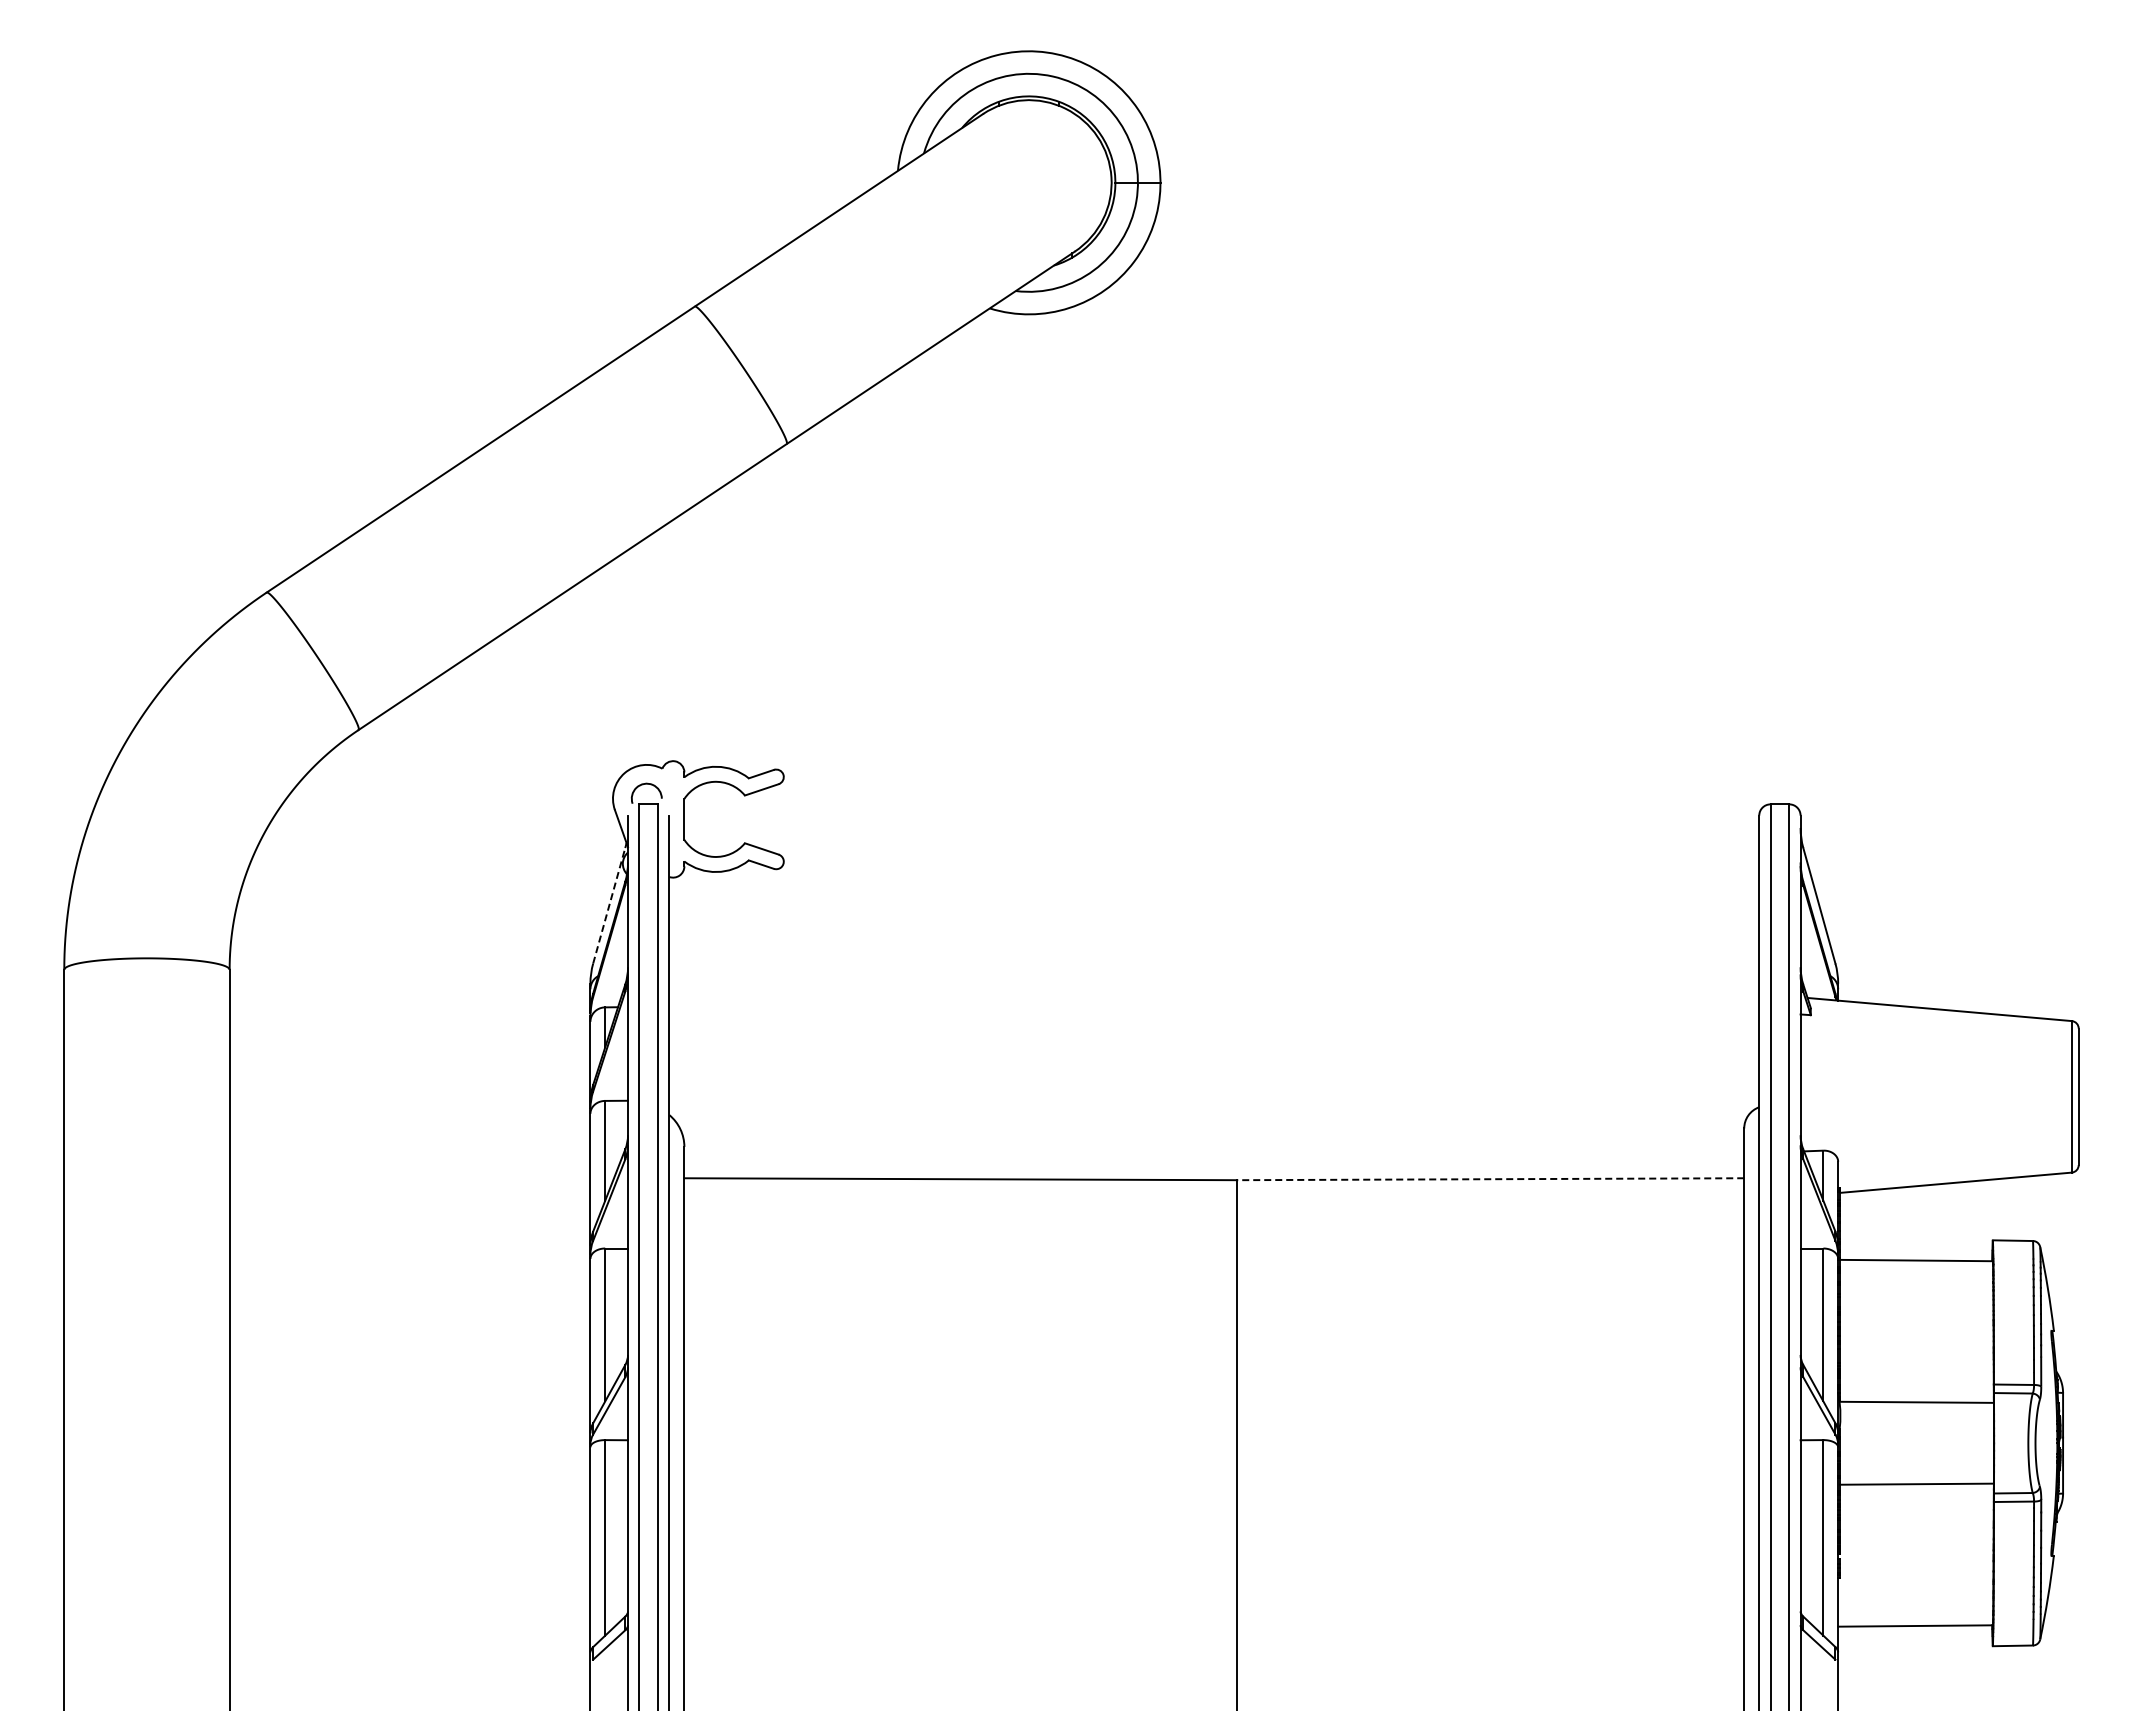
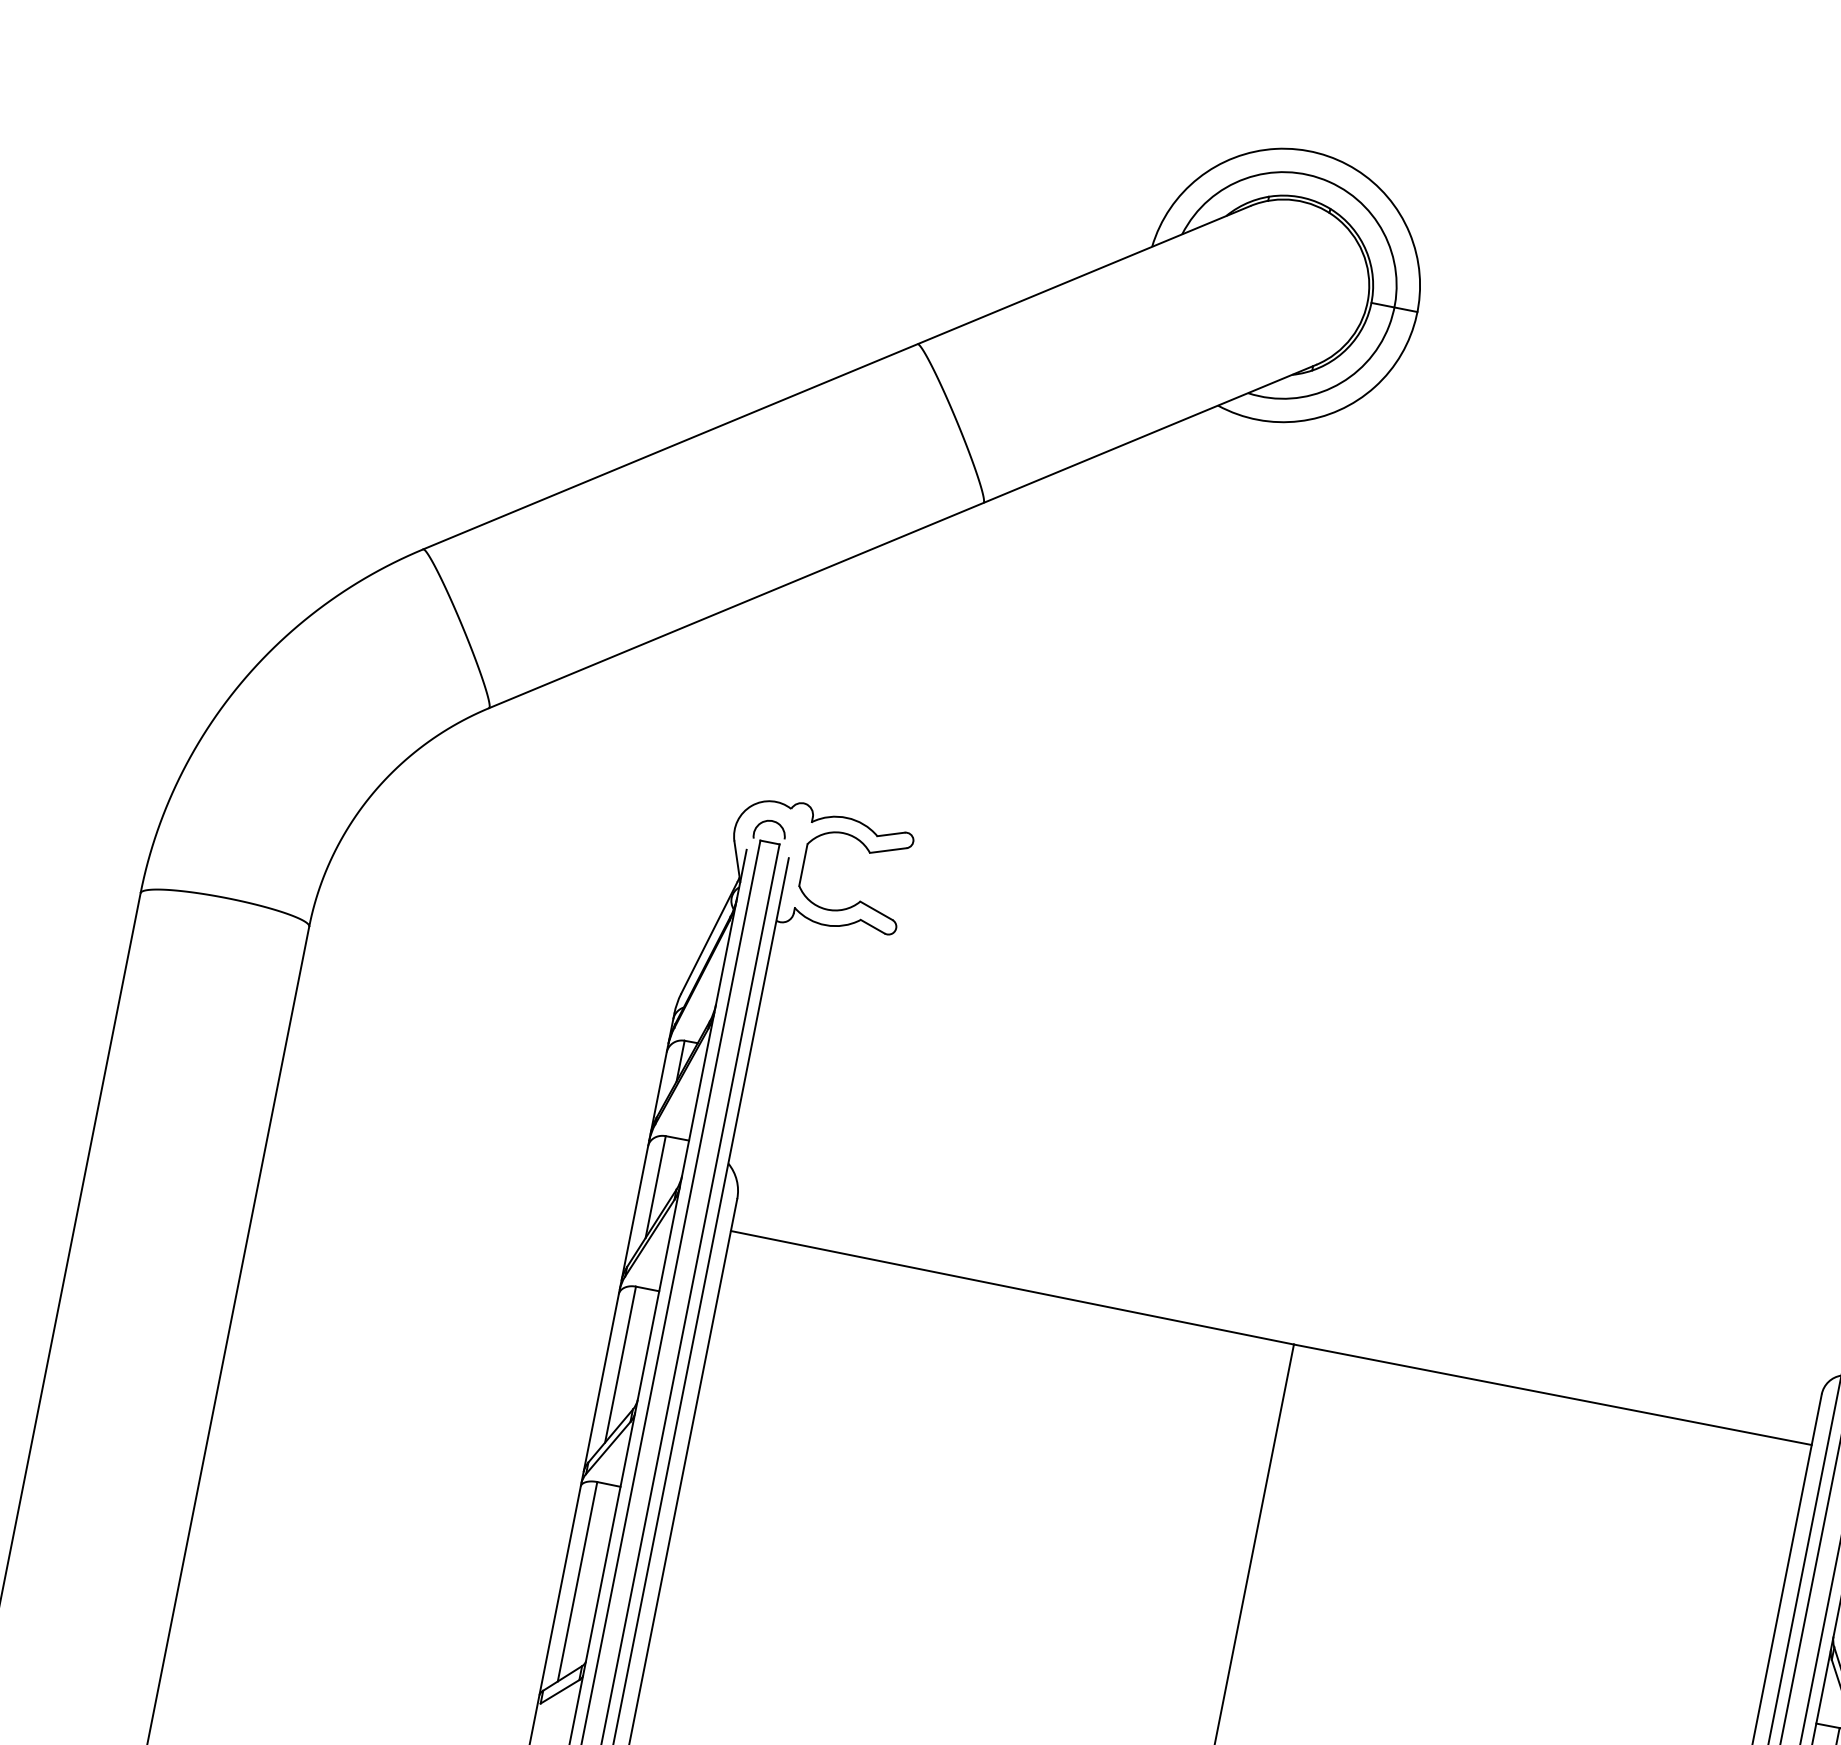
line: (609, 905) -> (709, 937), dashed -> solid
line: (1490, 1179) -> (1552, 1395), dashed -> solid

